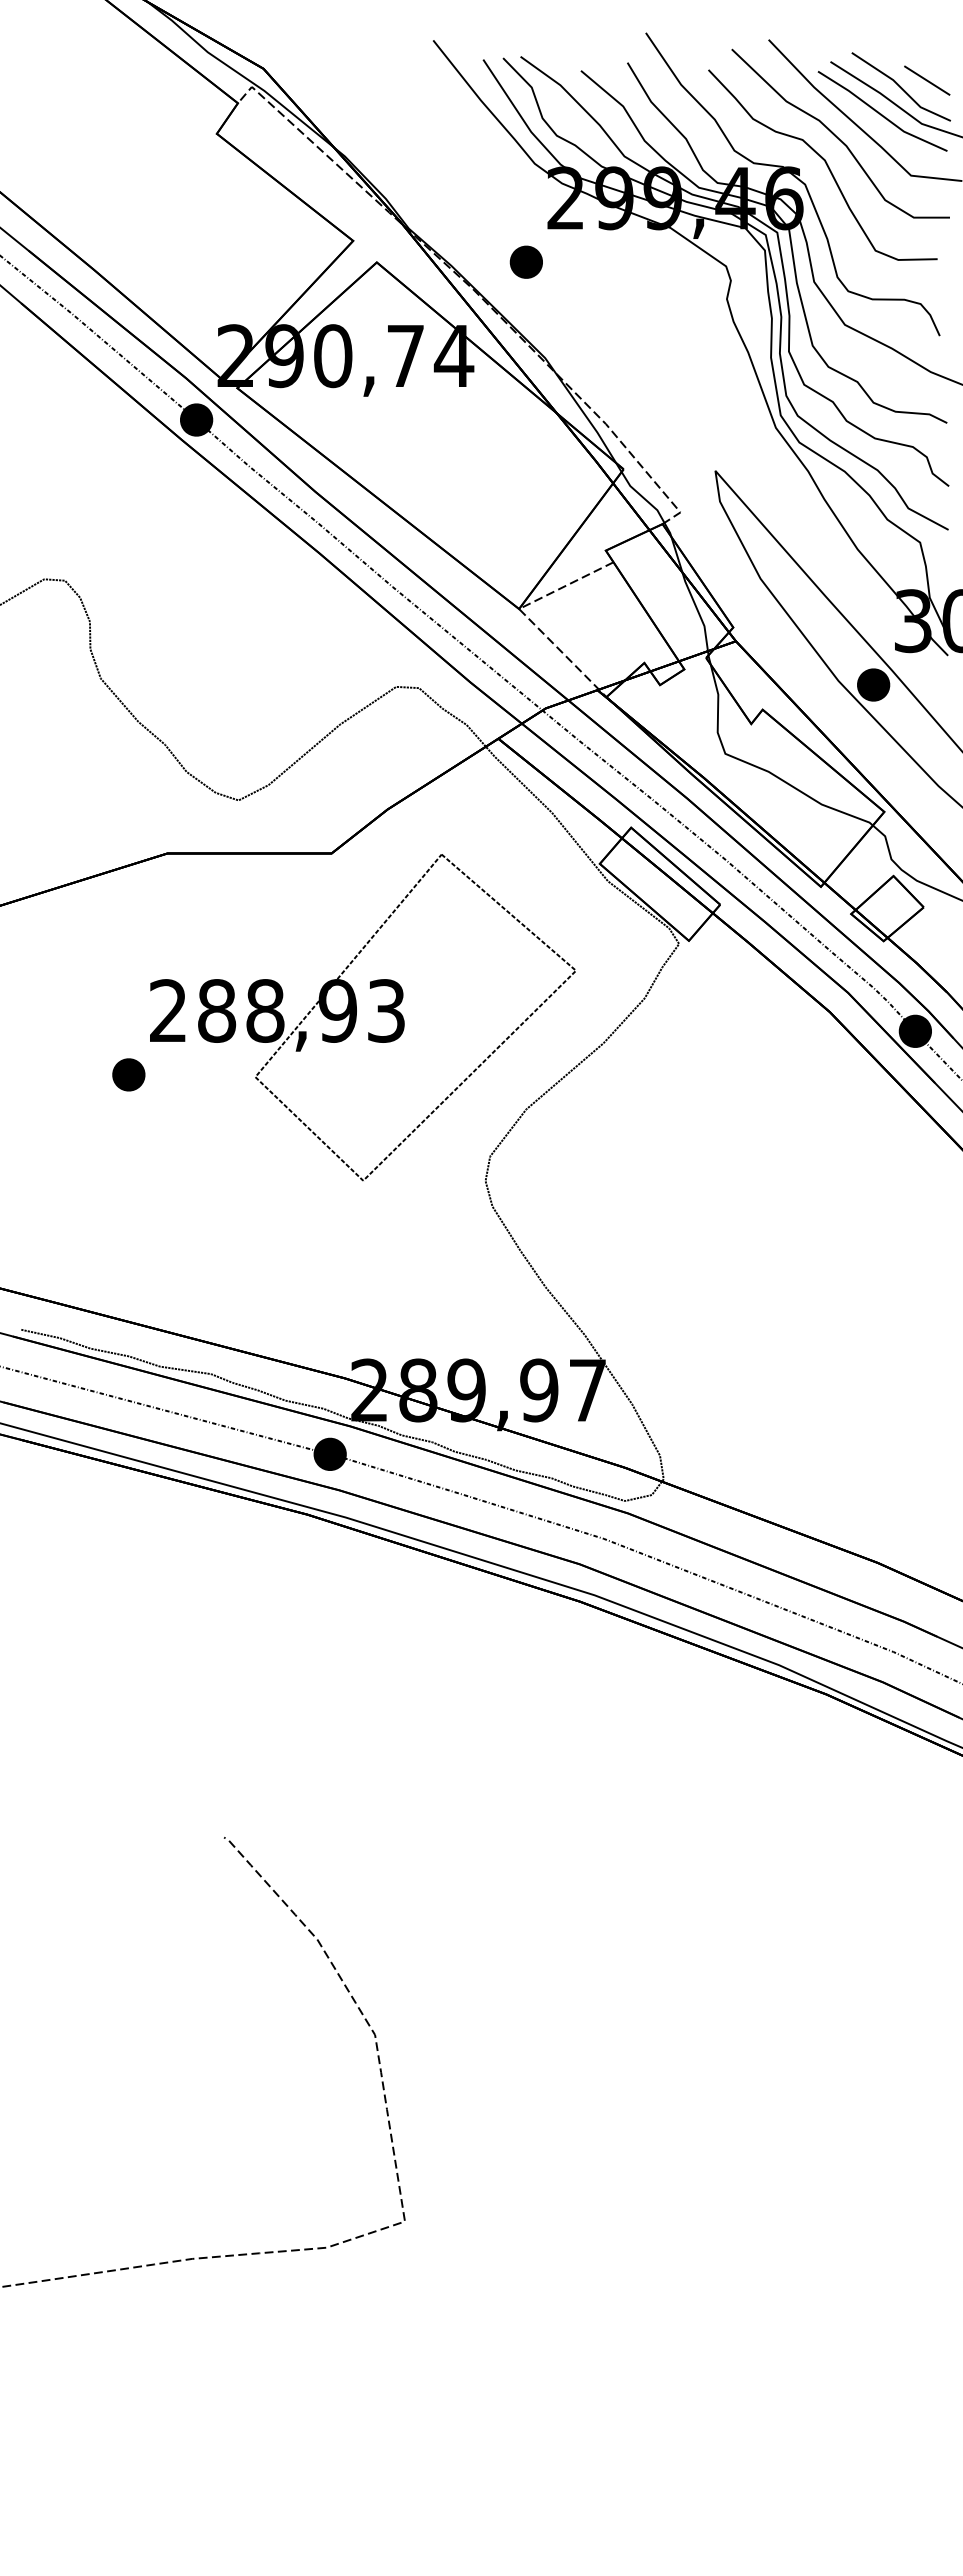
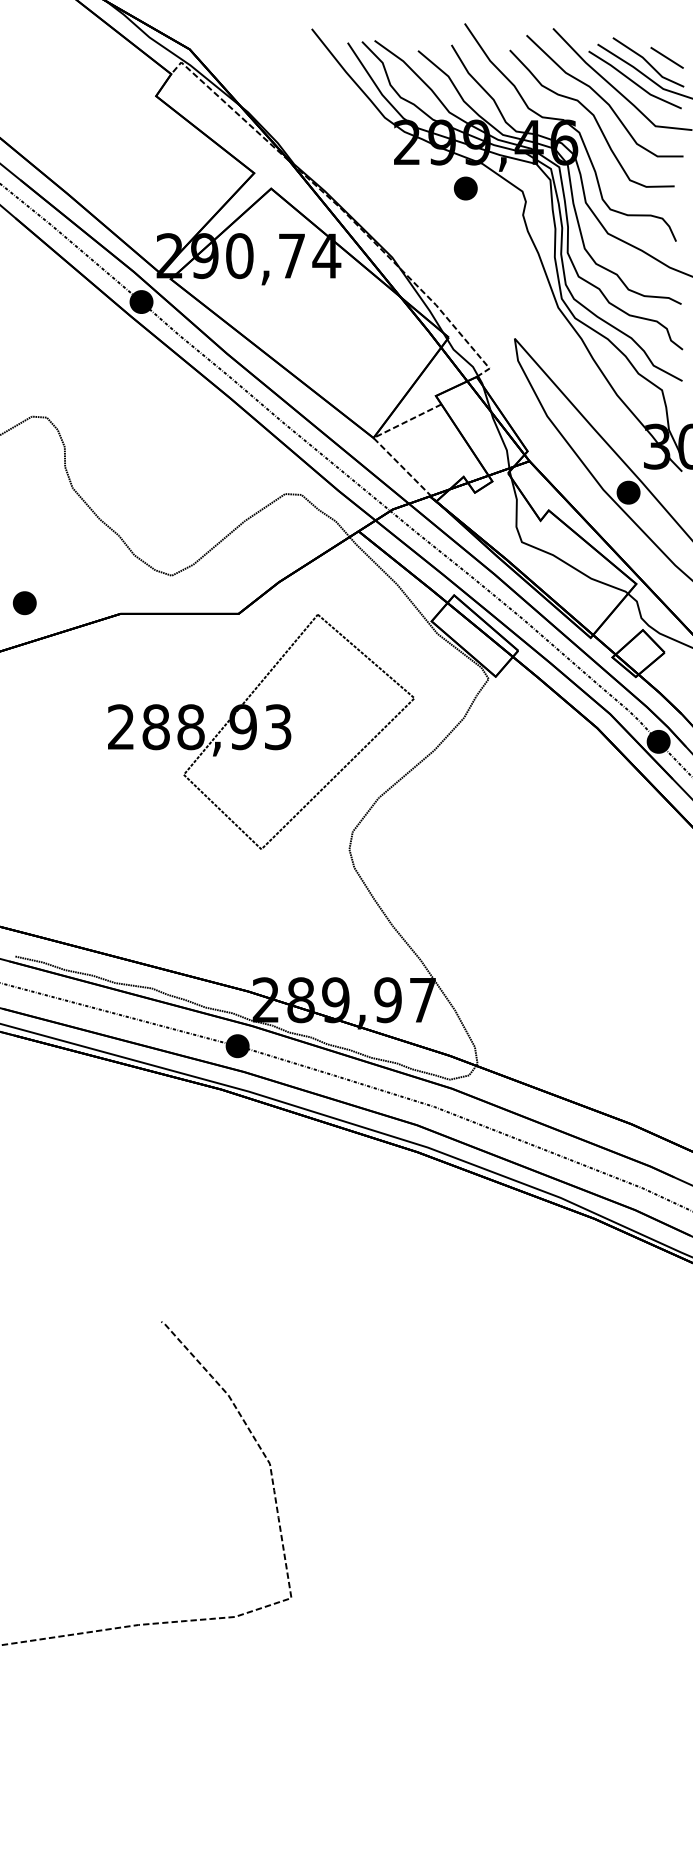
part: (525, 262) -> (465, 188), moved
part: (128, 1075) -> (24, 603), moved

